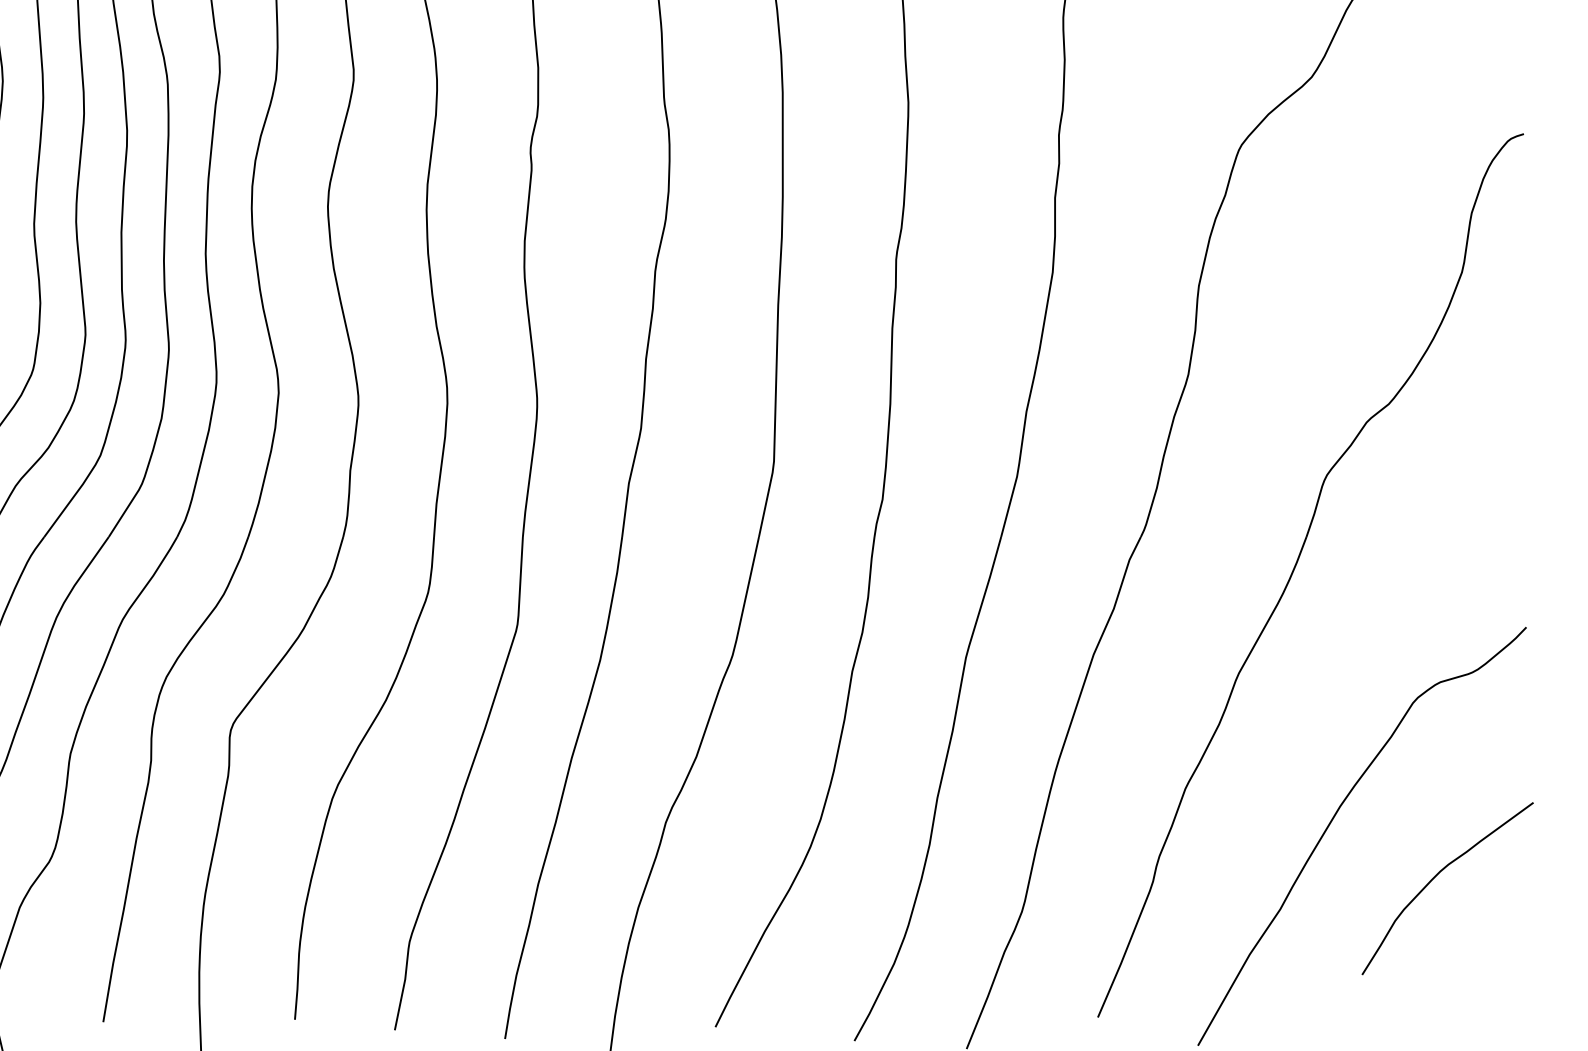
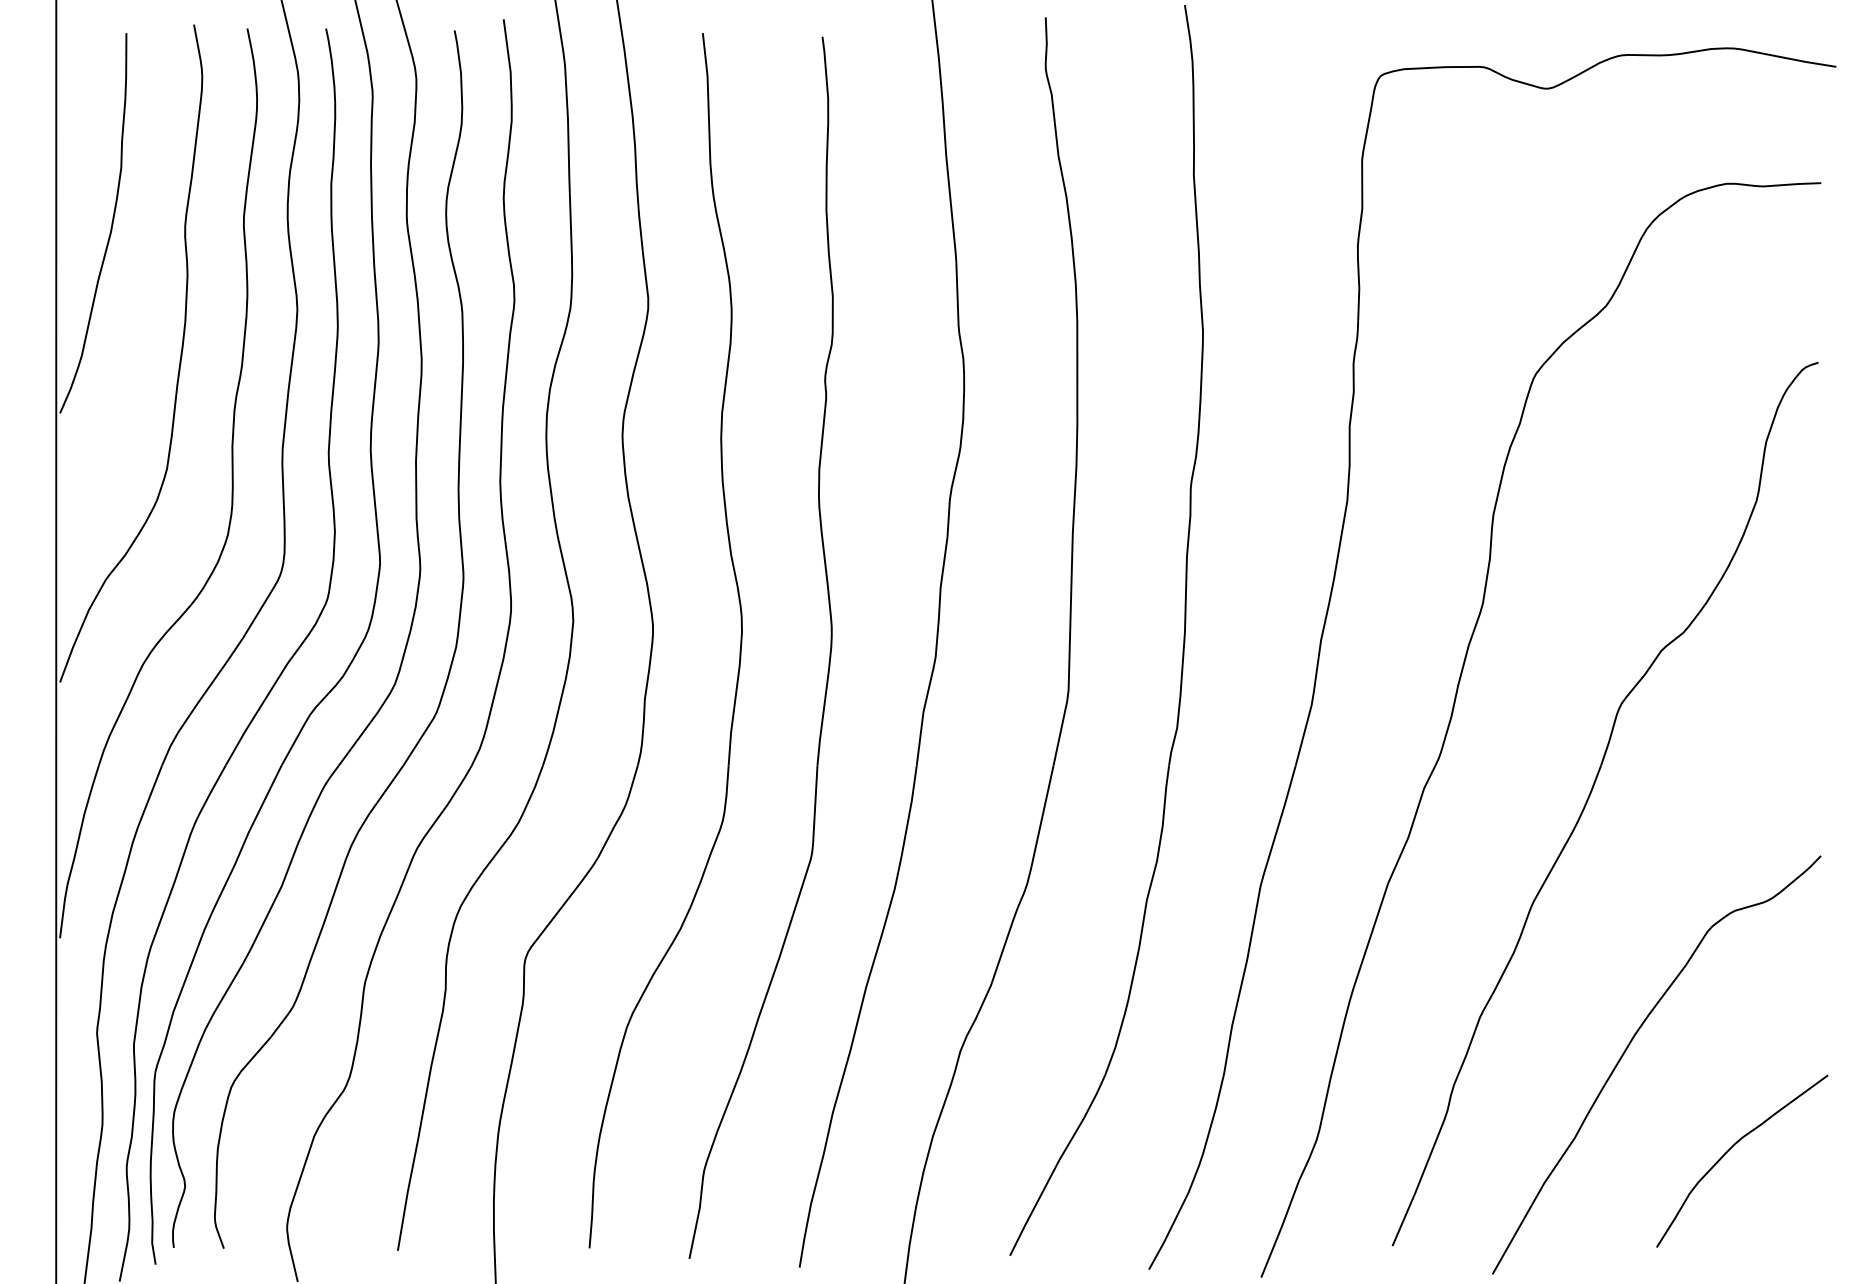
curve: (1436, 875) -> (1731, 1148), moved

